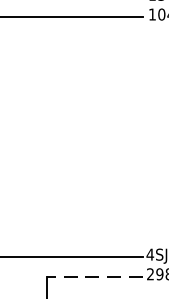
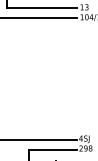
line: (93, 278) -> (52, 150), dashed -> solid

